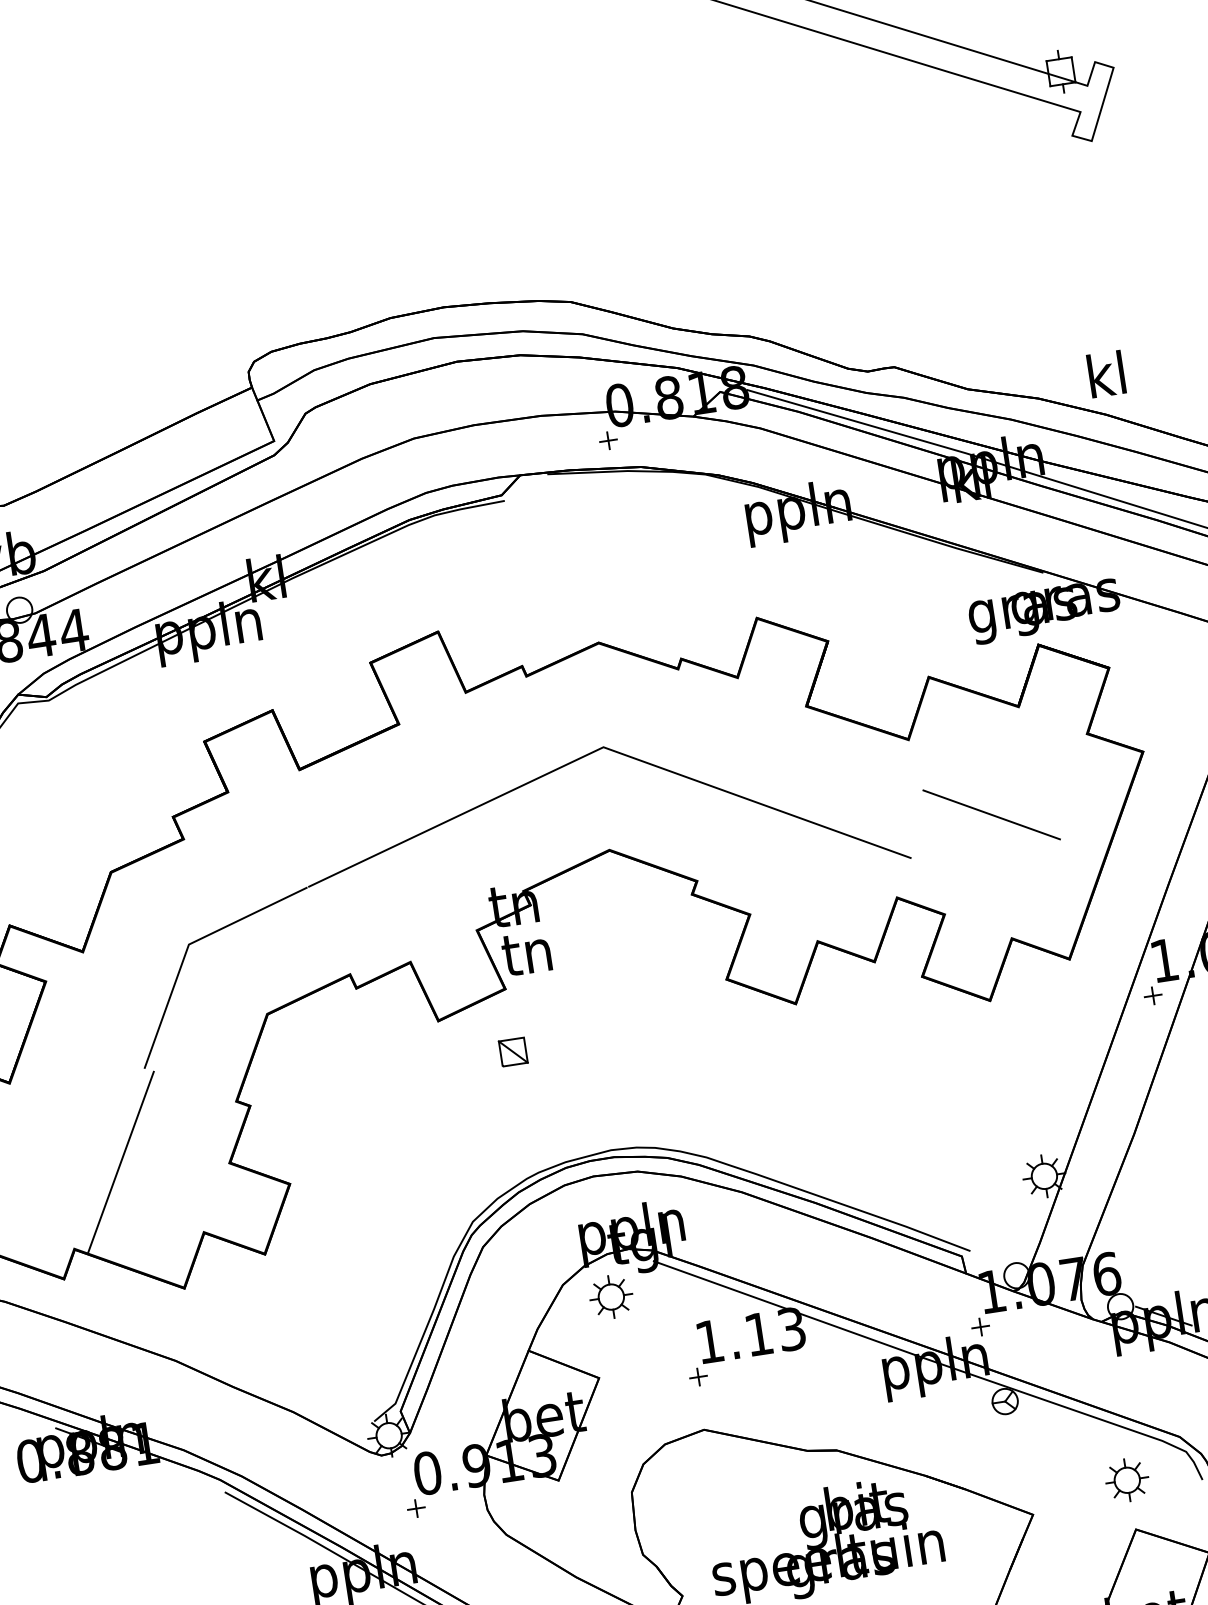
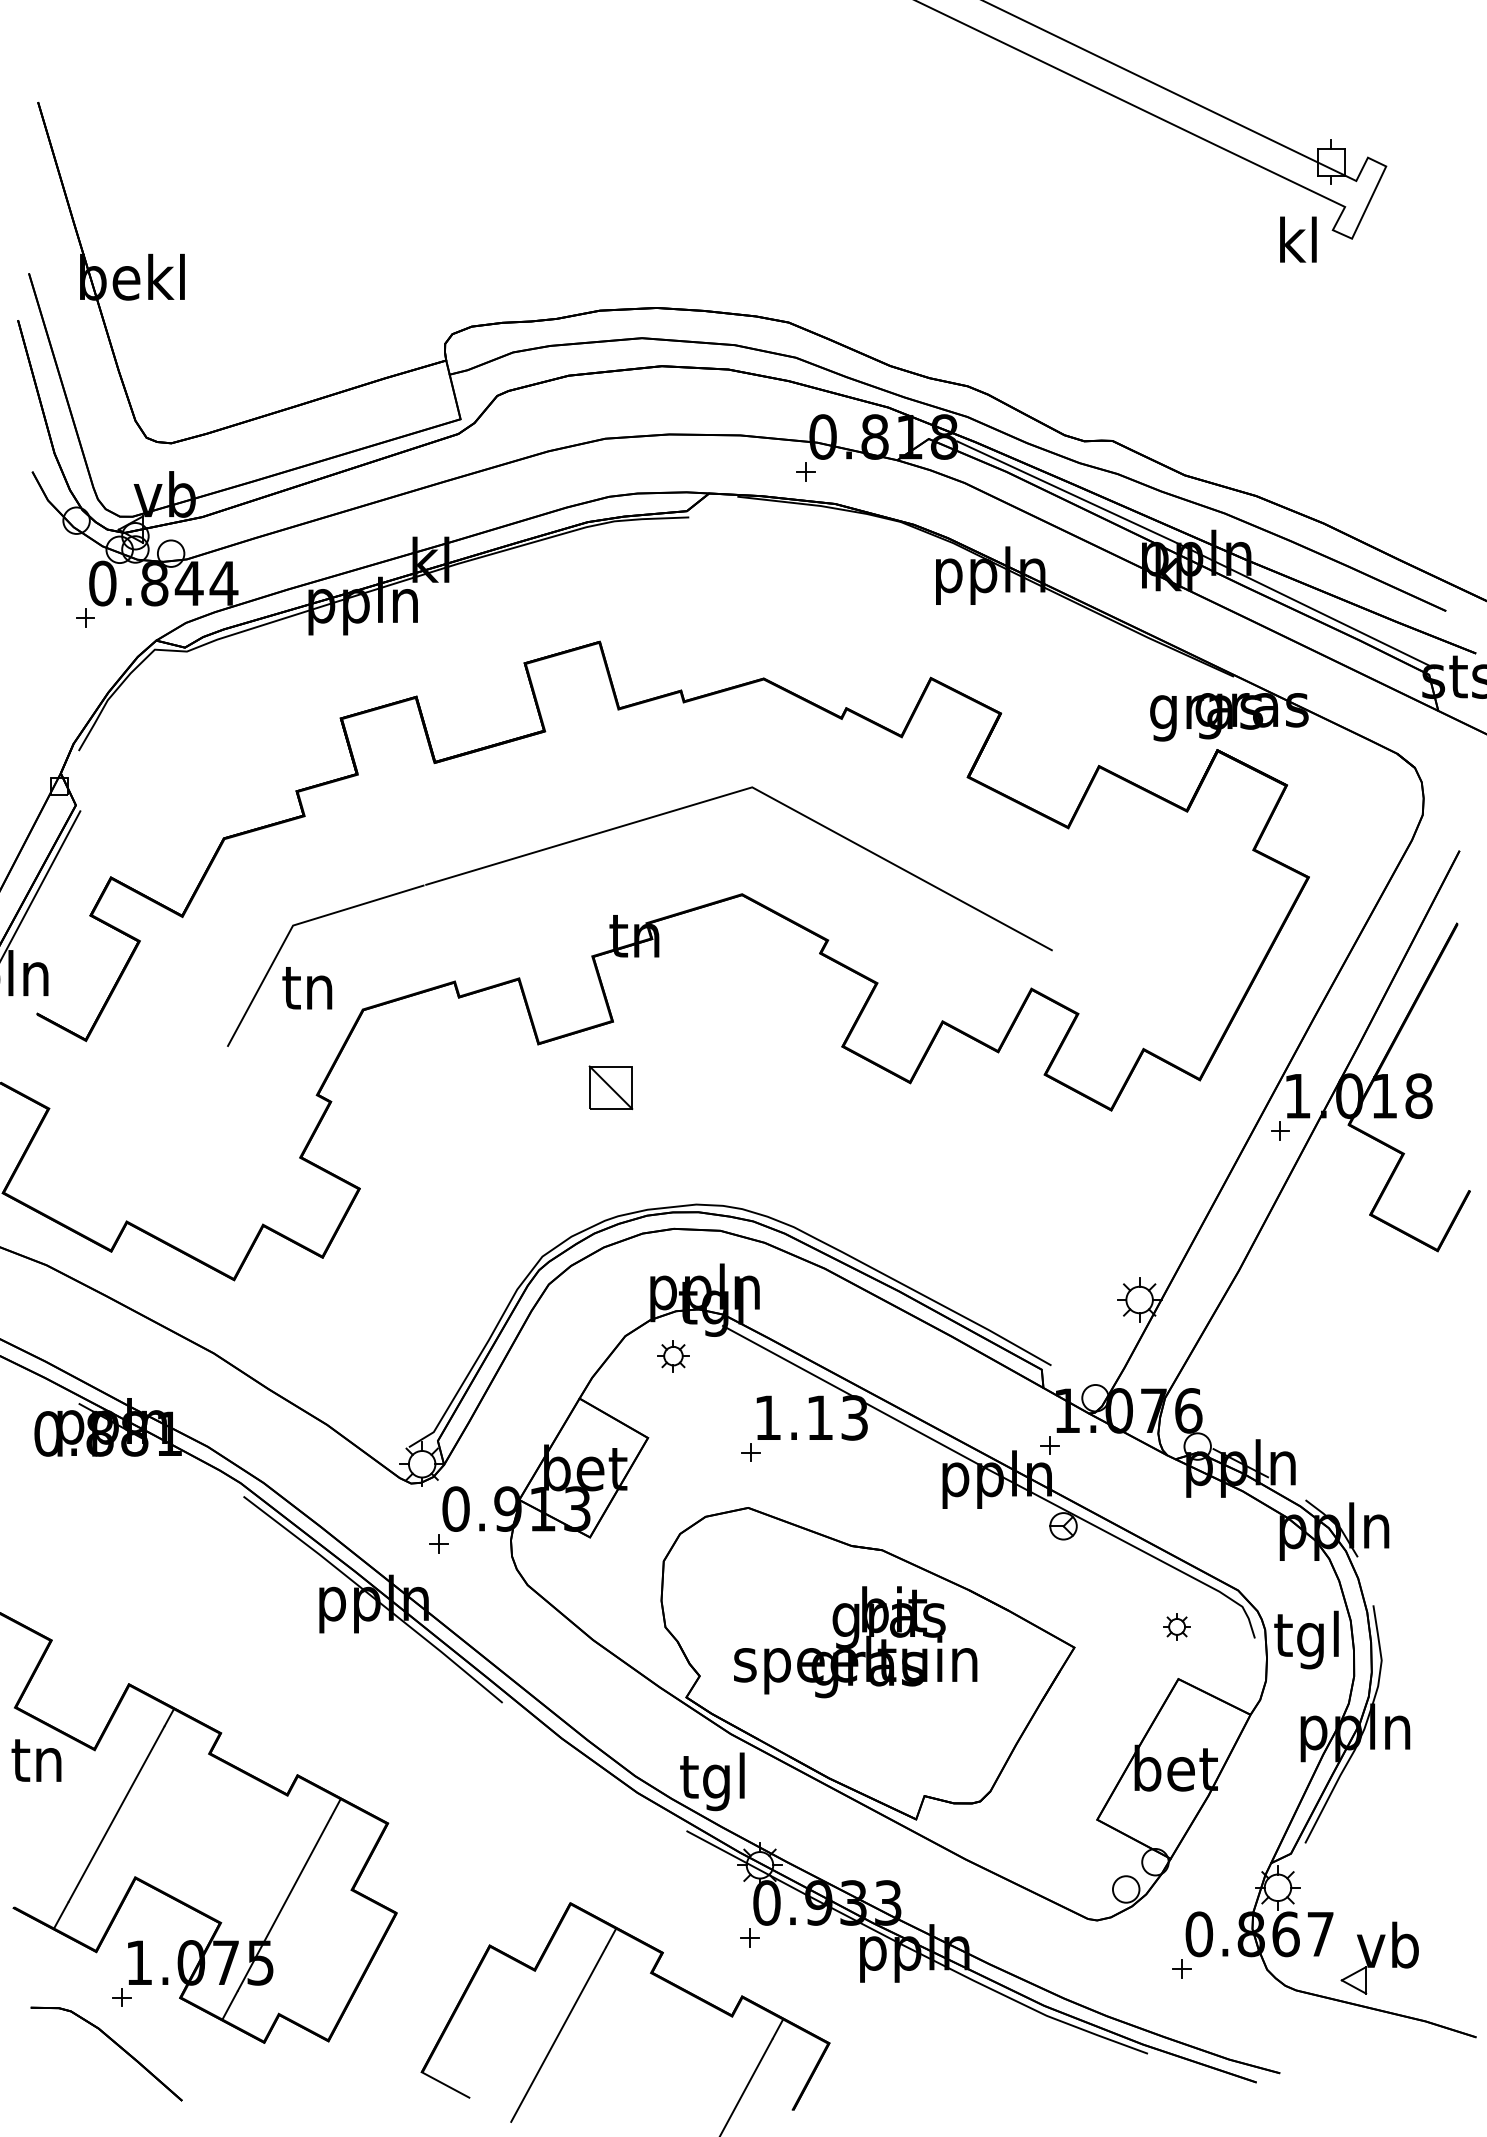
text: (1106, 374) -> (1298, 239), moved
line: (990, 814) -> (1141, 918), removed
text: (526, 953) -> (307, 988), moved
part: (512, 1051) -> (610, 1087), size x1.6
line: (120, 1162) -> (188, 1139), removed
part: (611, 1296) -> (673, 1355), size x0.7
part: (1126, 1480) -> (1176, 1626), size x0.6

